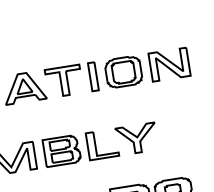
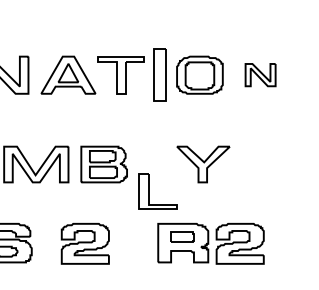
part: (169, 64) -> (260, 74), size x0.6
part: (93, 77) -> (159, 75), size x1.4
part: (96, 145) -> (149, 191), moved

